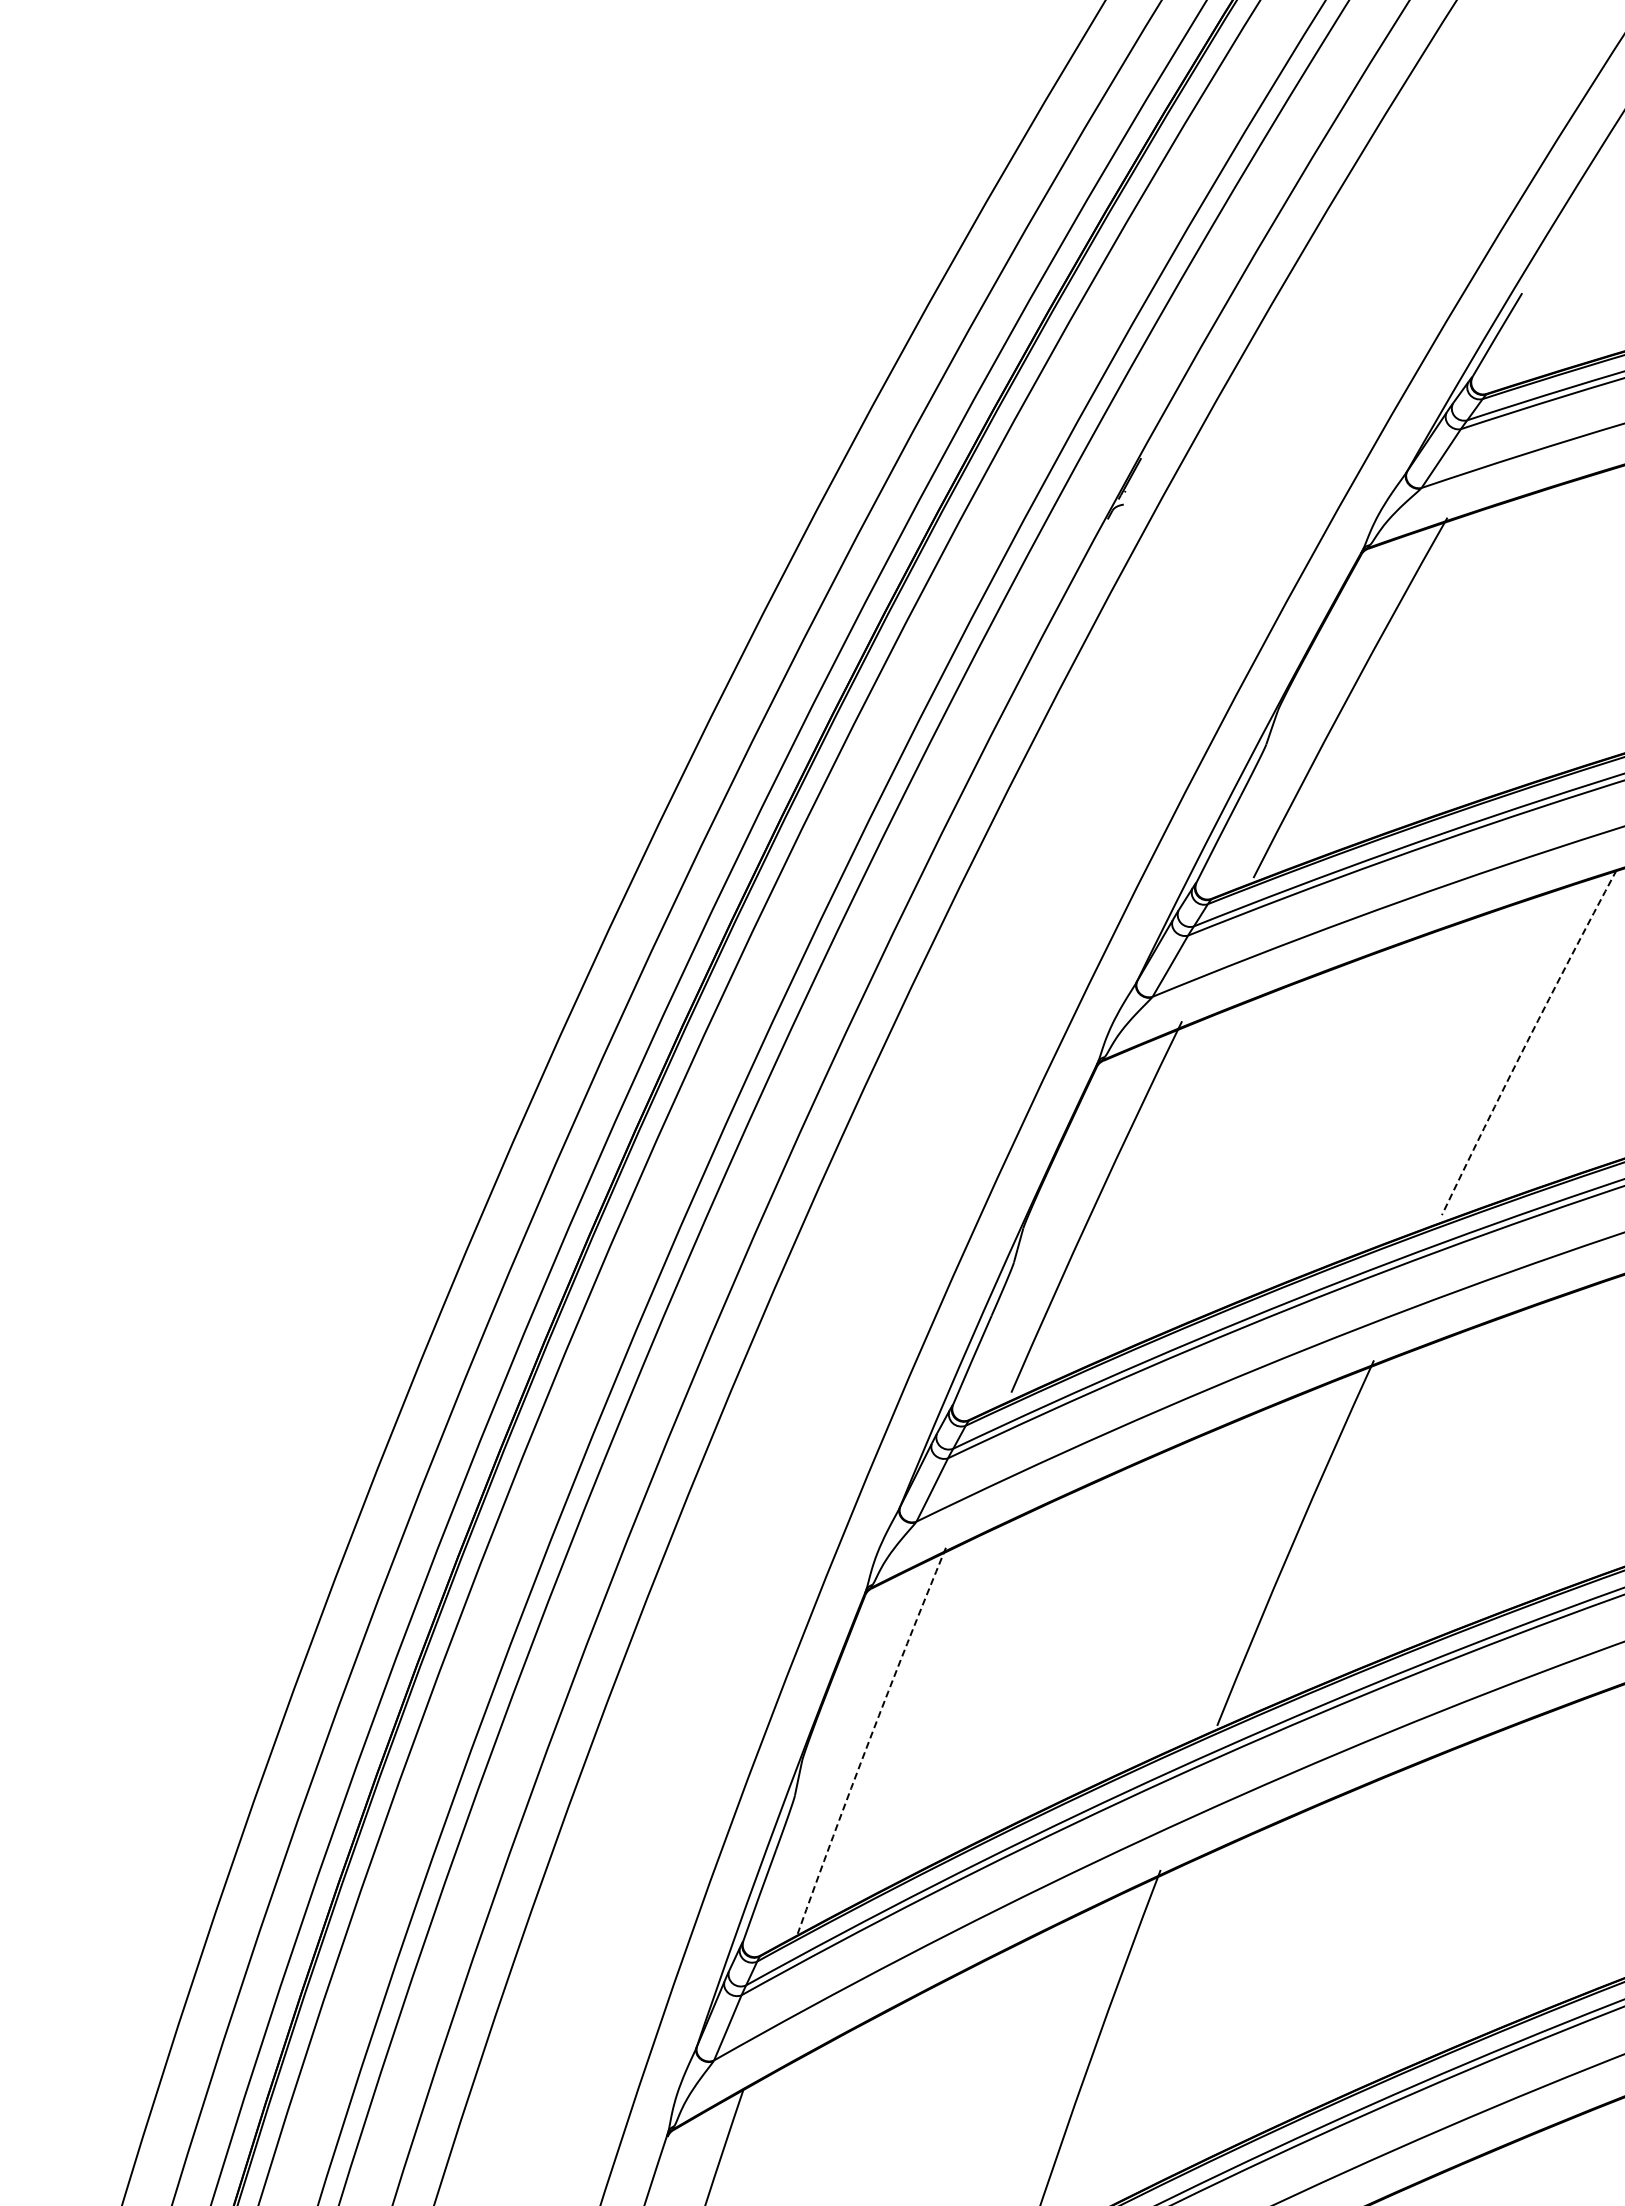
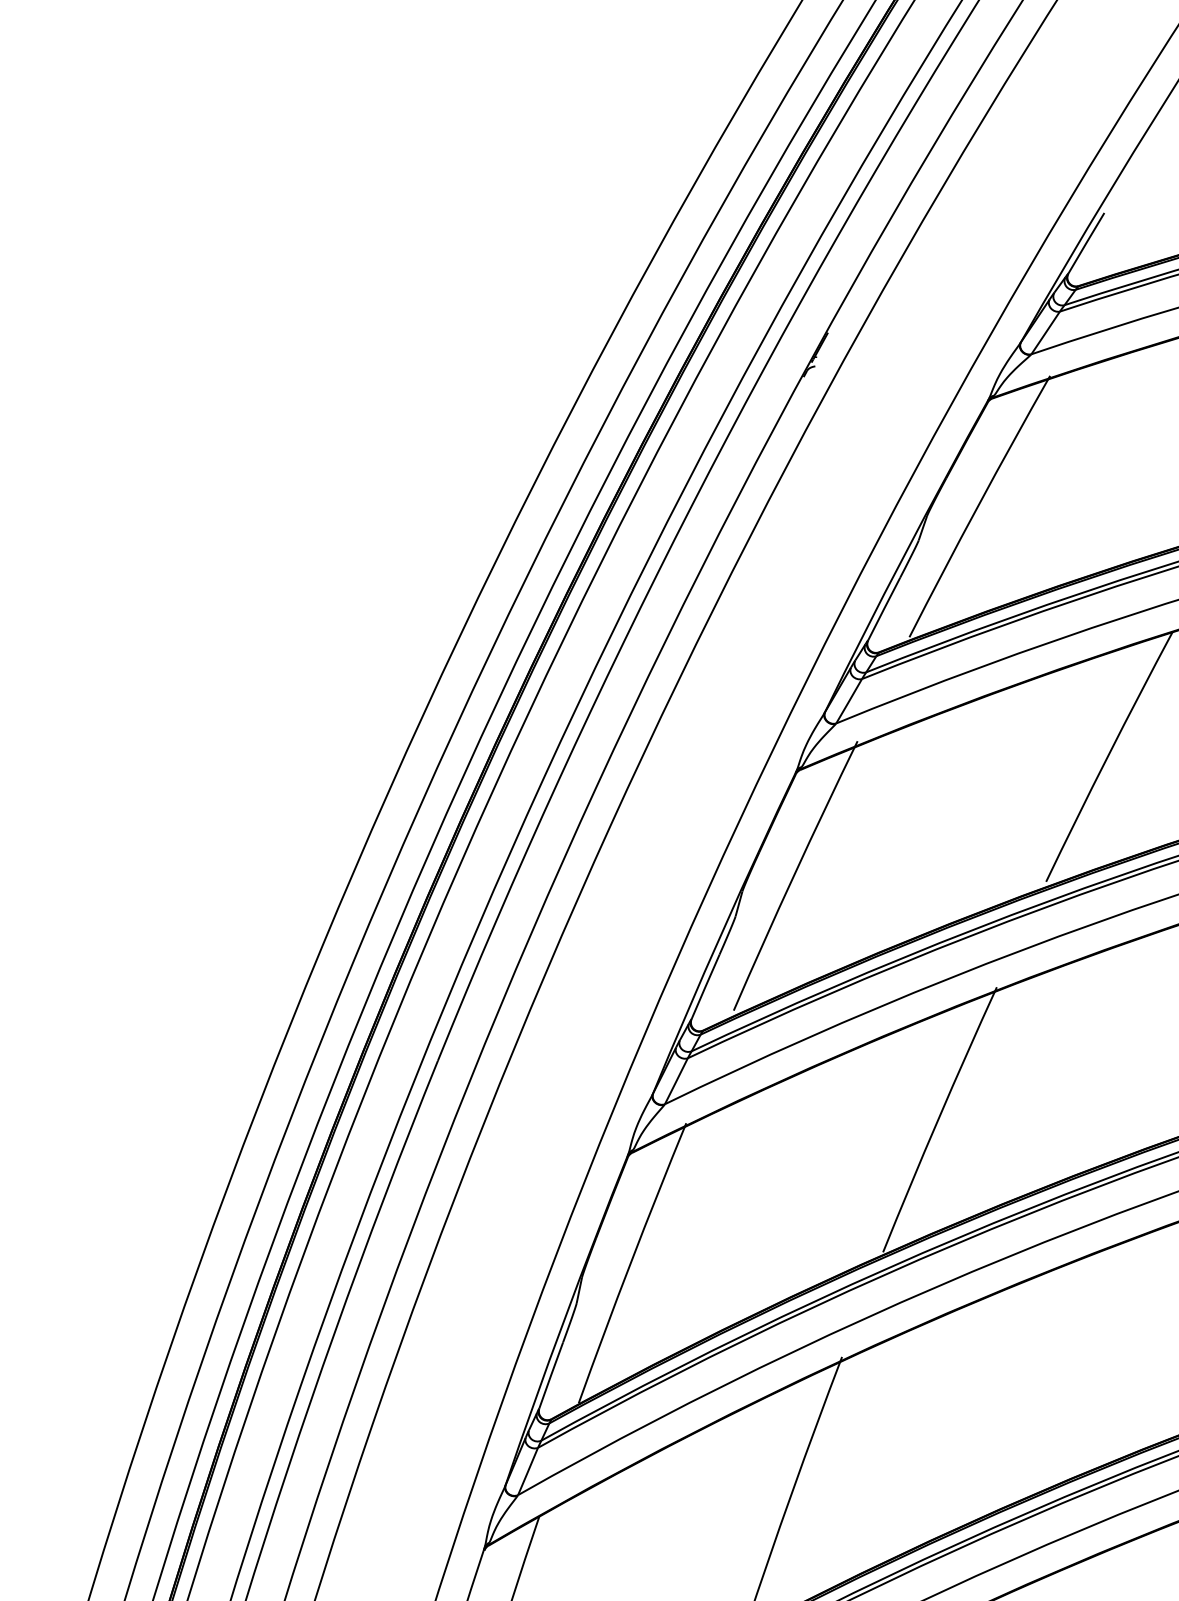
arc: (1527, 1041) -> (1108, 755), dashed -> solid
arc: (869, 1739) -> (630, 1262), dashed -> solid

